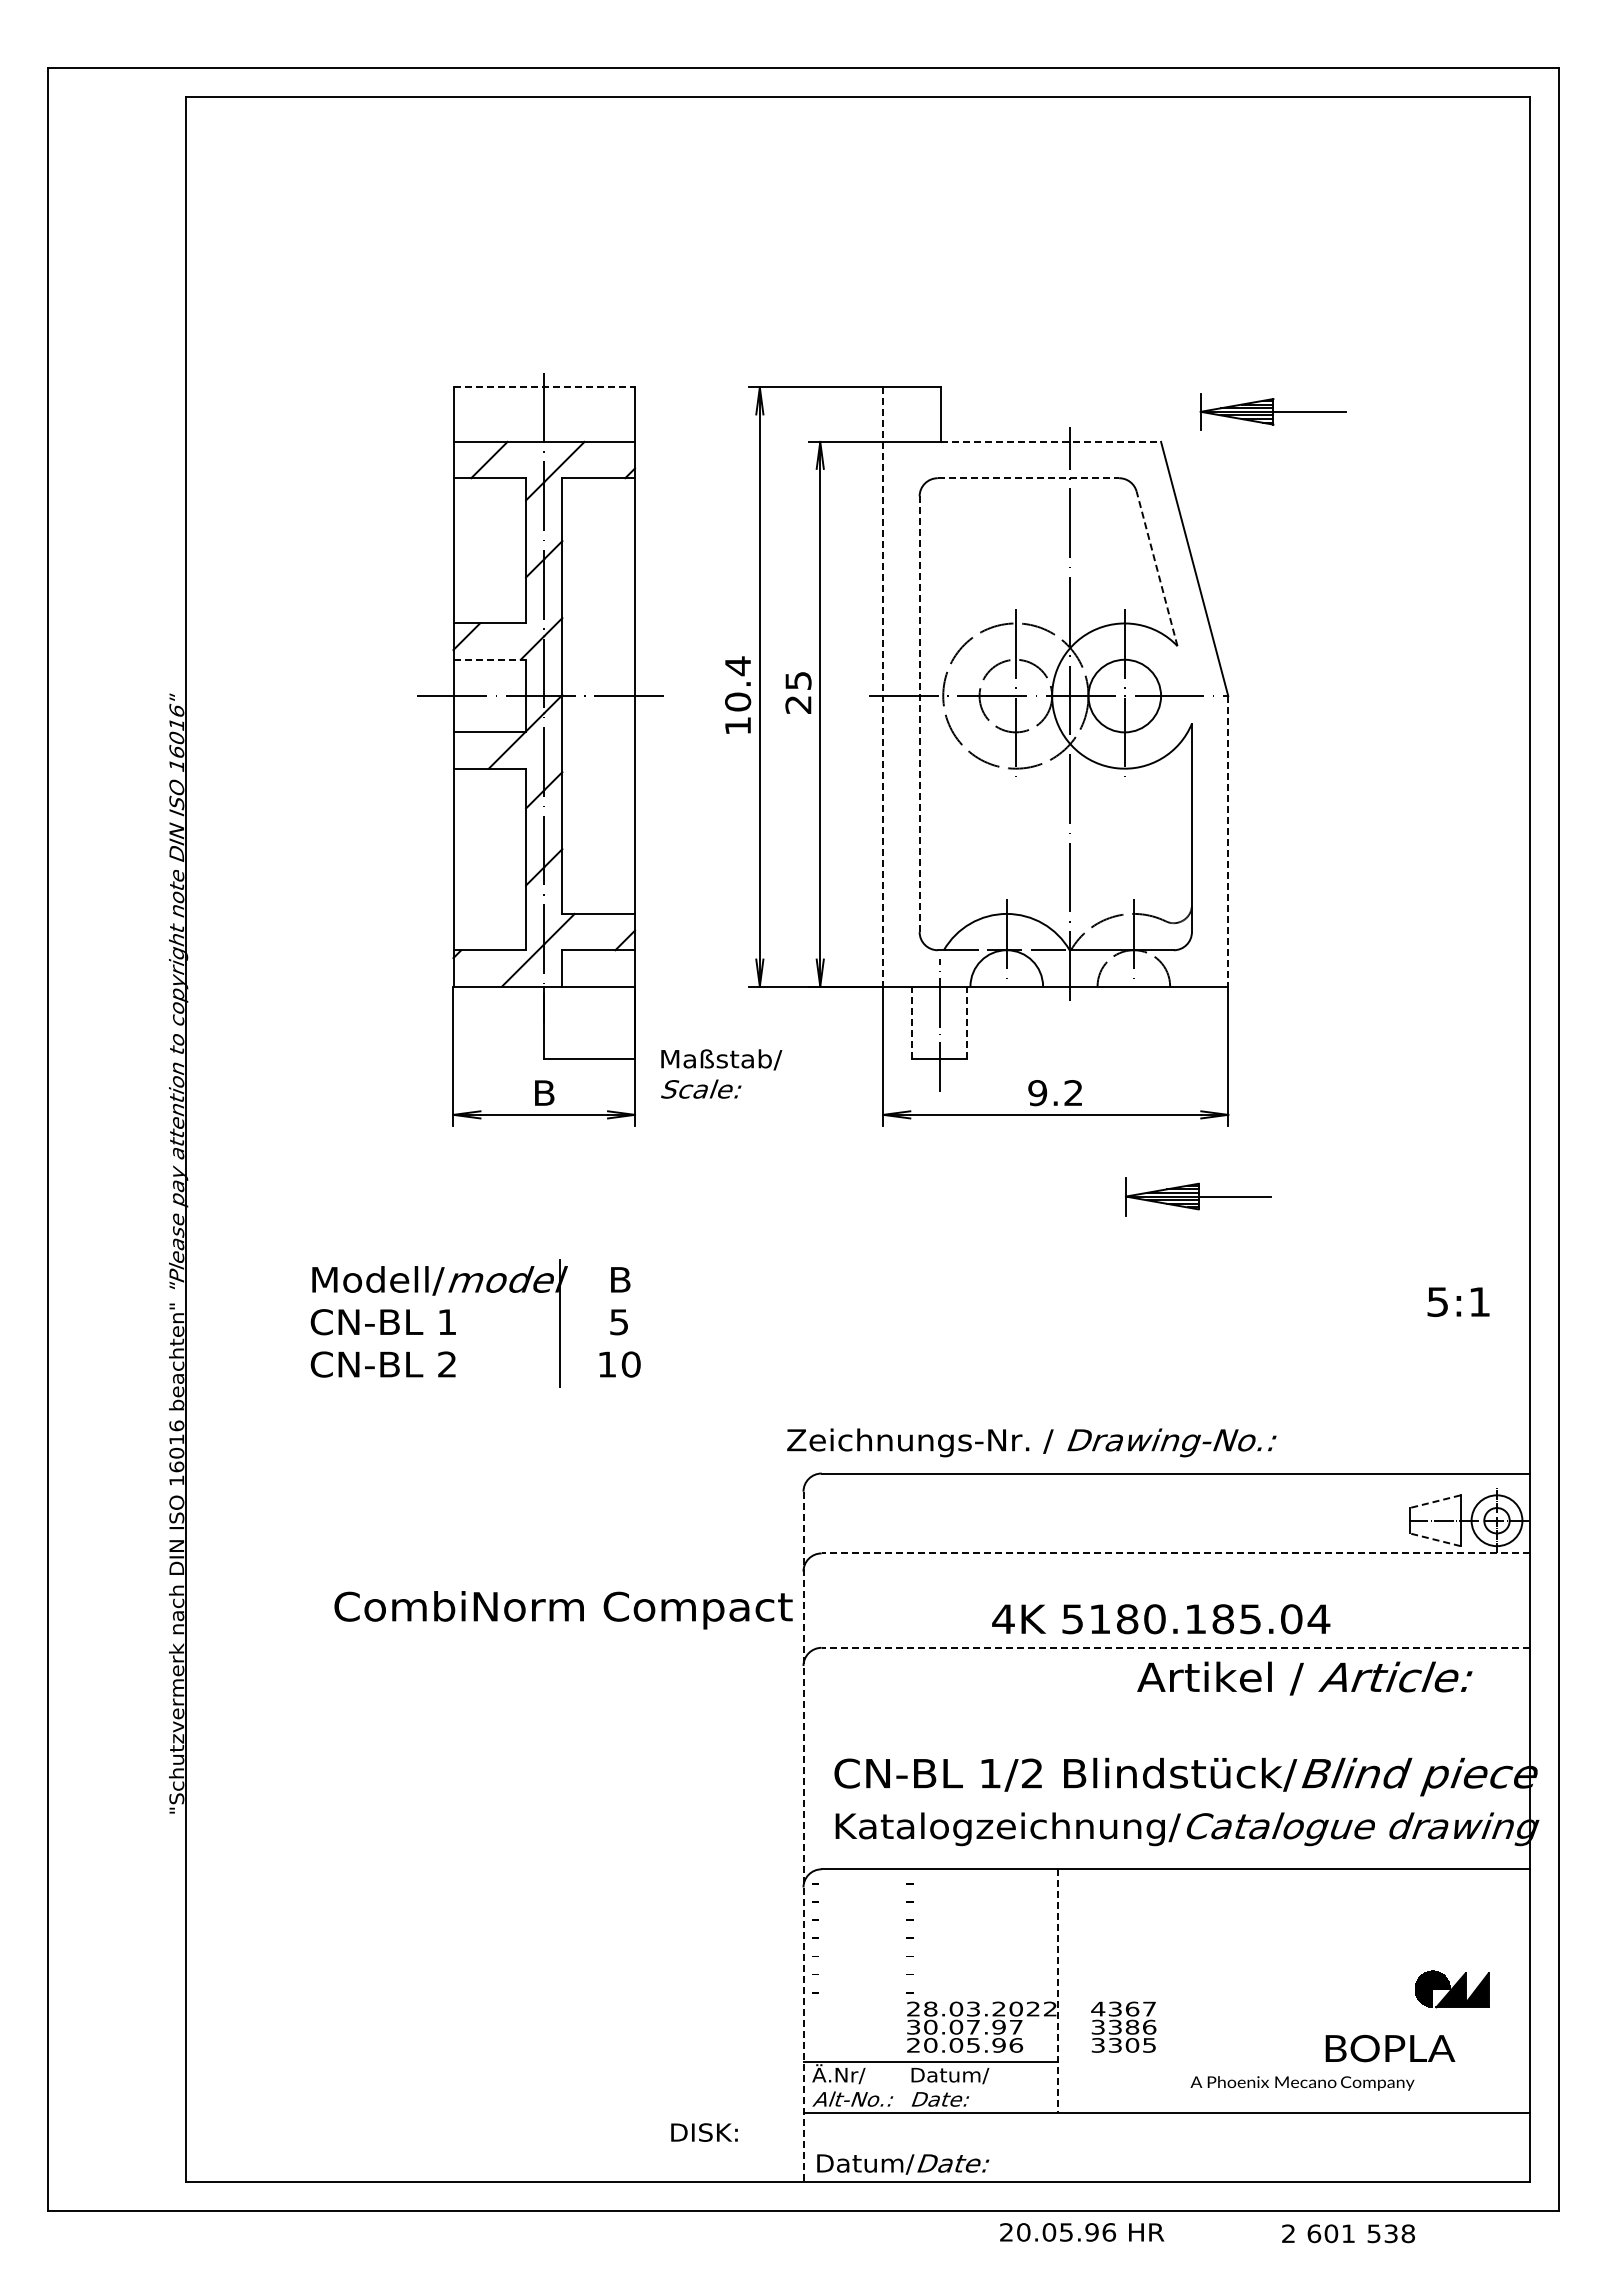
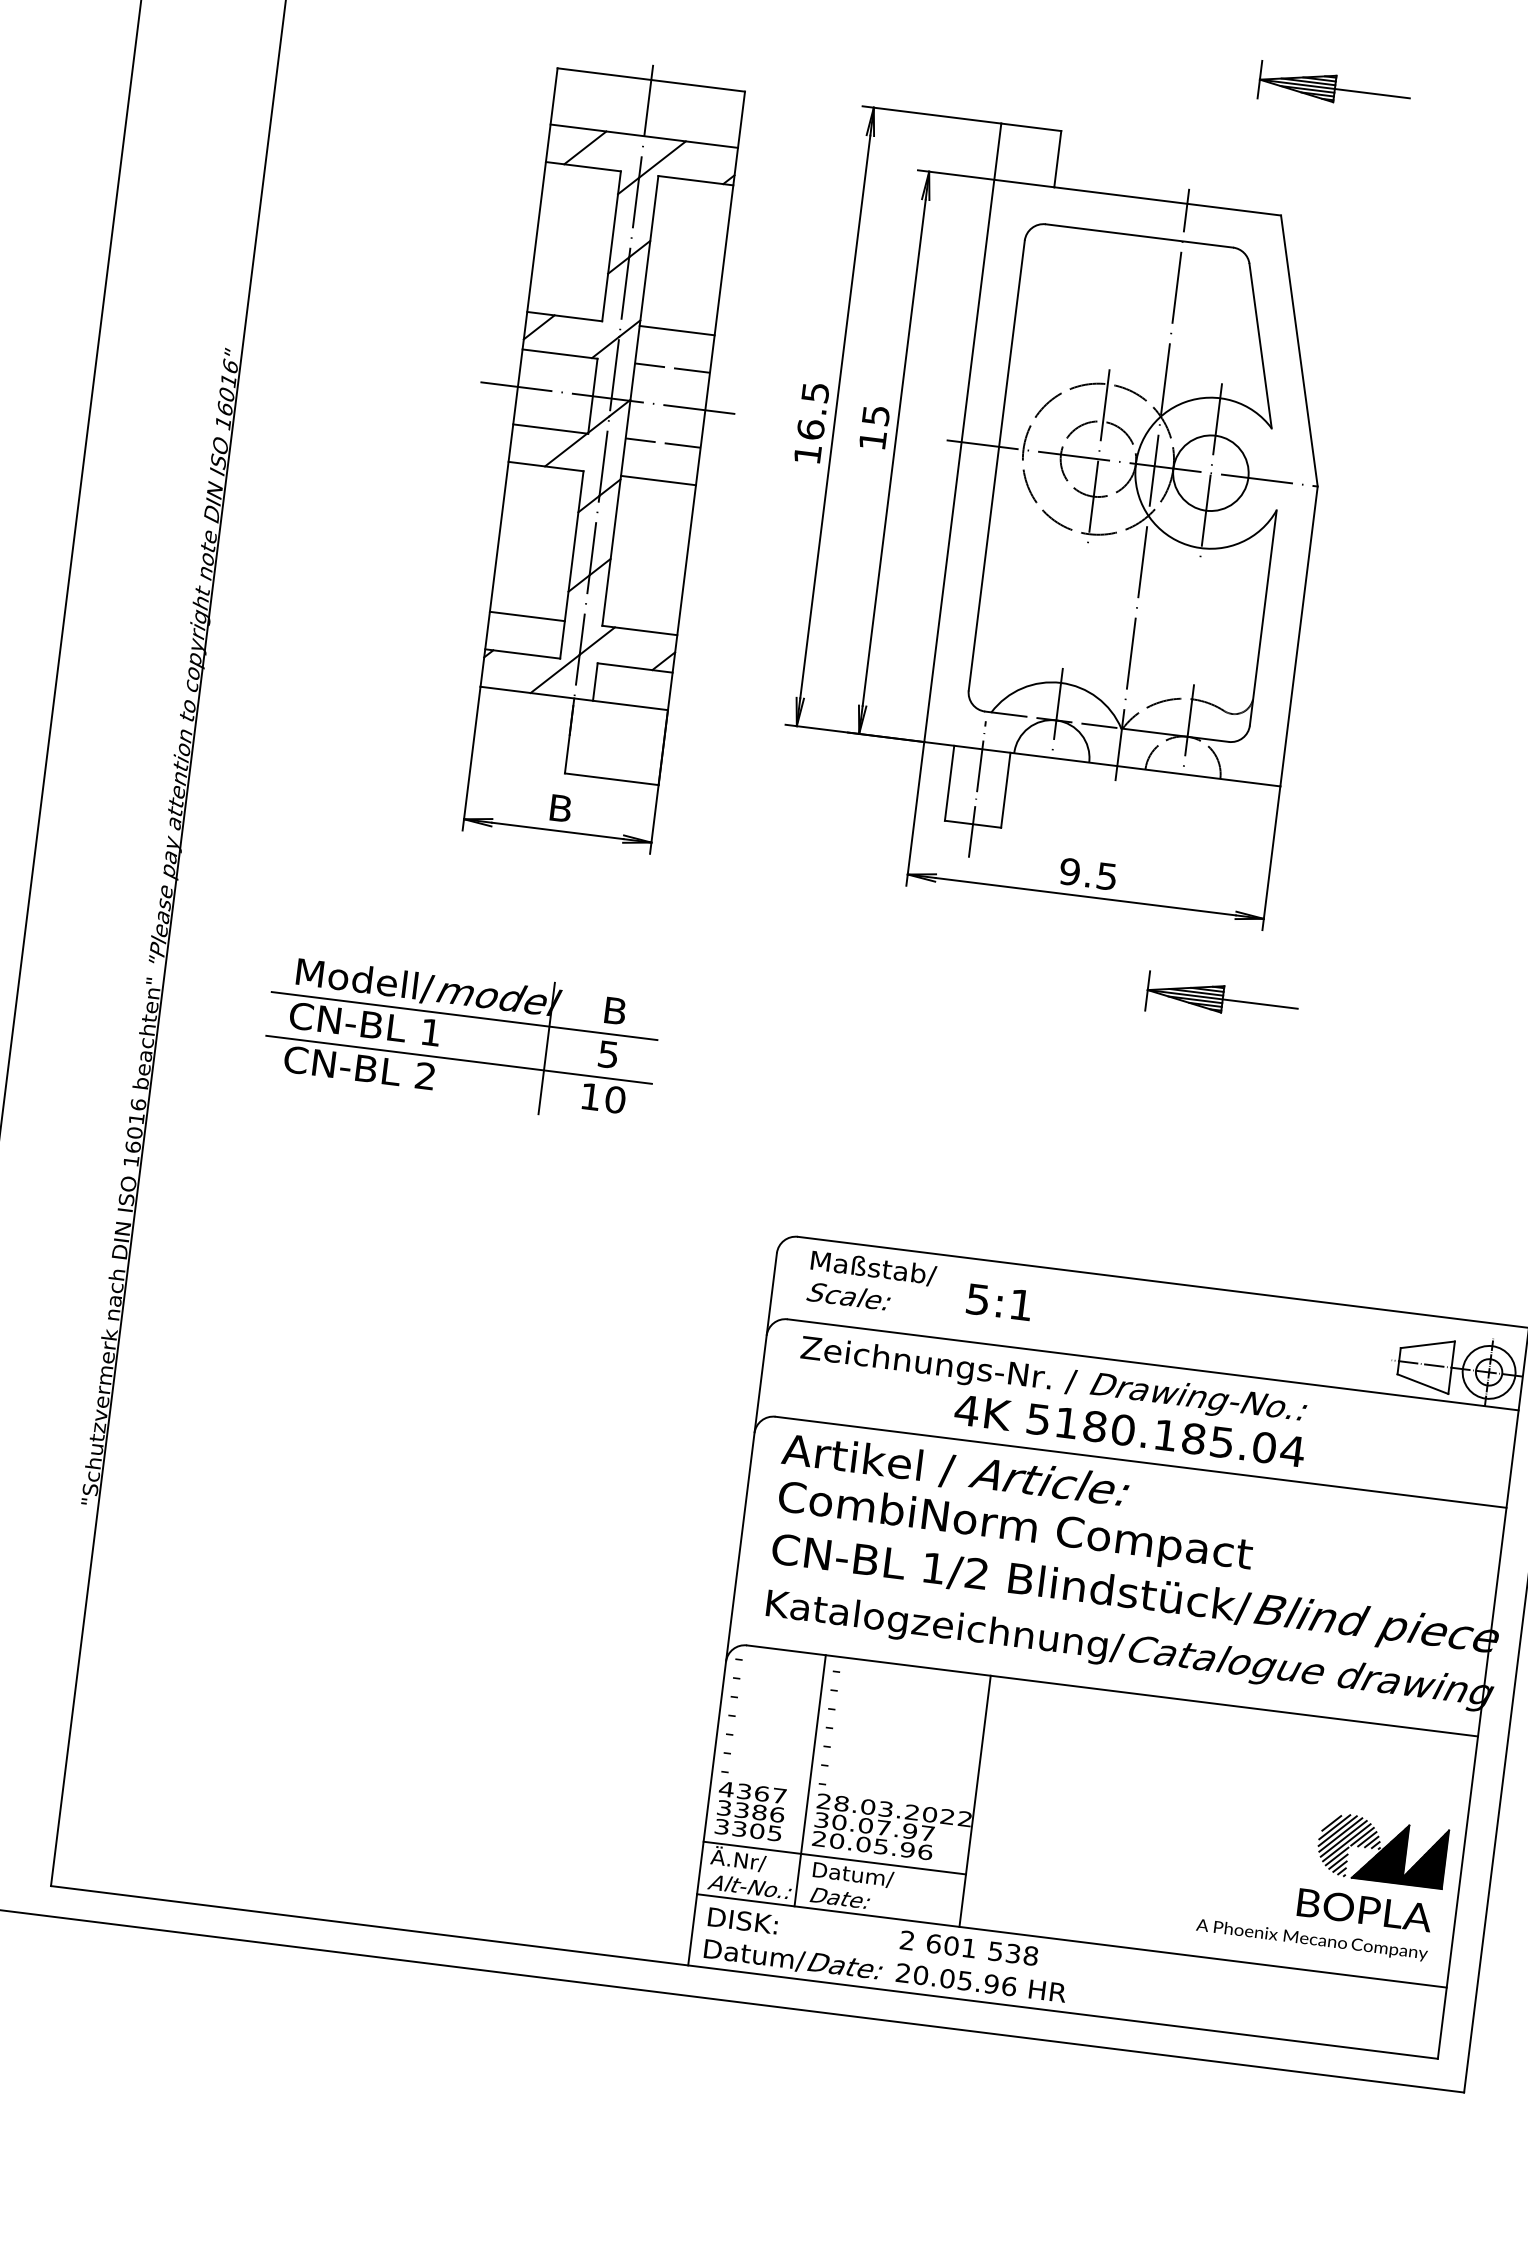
line: (544, 387) -> (651, 80), dashed -> solid
part: (1272, 411) -> (1333, 88), moved
line: (1051, 441) -> (1167, 201), dashed -> solid
line: (1028, 478) -> (1139, 236), dashed -> solid
line: (1157, 568) -> (1261, 345), dashed -> solid
line: (598, 623) -> (676, 330), added
line: (490, 659) -> (560, 353), dashed -> solid
line: (598, 659) -> (672, 367), added
text: (738, 683) -> (813, 410), 10.4 -> 16.5
line: (883, 687) -> (962, 433), dashed -> solid
text: (798, 704) -> (872, 439), 25 -> 15
line: (919, 714) -> (996, 465), dashed -> solid
line: (598, 732) -> (662, 443), added
line: (598, 768) -> (658, 480), added
line: (1228, 841) -> (1299, 636), dashed -> solid
line: (489, 913) -> (527, 615), added
line: (912, 1022) -> (949, 782), dashed -> solid
line: (966, 1022) -> (1005, 789), dashed -> solid
text: (721, 1073) -> (871, 1282), moved
text: (1073, 1093) -> (1106, 876), 9.2 -> 9.5
text: (1458, 1301) -> (999, 1301), moved
line: (477, 1302) -> (464, 1016), added
line: (477, 1344) -> (459, 1059), added
text: (1031, 1442) -> (1053, 1380), moved
line: (1434, 1501) -> (1427, 1344), dashed -> solid
line: (1434, 1539) -> (1422, 1383), dashed -> solid
line: (1175, 1553) -> (1153, 1364), dashed -> solid
text: (563, 1610) -> (1015, 1529), moved
line: (1175, 1647) -> (1140, 1461), dashed -> solid
text: (1304, 1678) -> (955, 1471), moved
line: (803, 1836) -> (732, 1609), dashed -> solid
part: (1451, 1989) -> (1381, 1850), size x1.67
line: (897, 1990) -> (809, 1780), added
line: (1057, 1990) -> (974, 1800), dashed -> solid
text: (1123, 2026) -> (750, 1810), moved
text: (1390, 2048) -> (1364, 1910), moved
text: (1302, 2083) -> (1311, 1940), moved
text: (704, 2132) -> (743, 1920), moved
text: (1082, 2232) -> (981, 1983), moved
text: (1348, 2233) -> (969, 1947), moved

